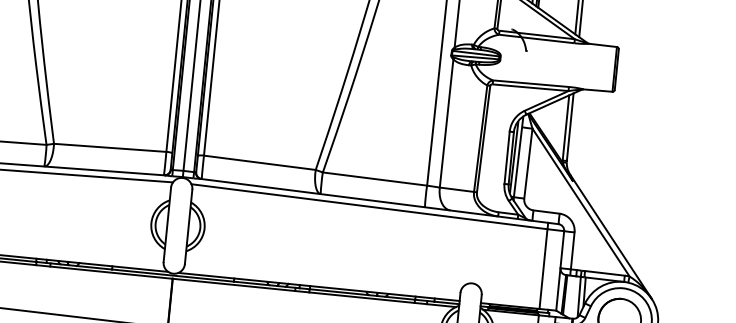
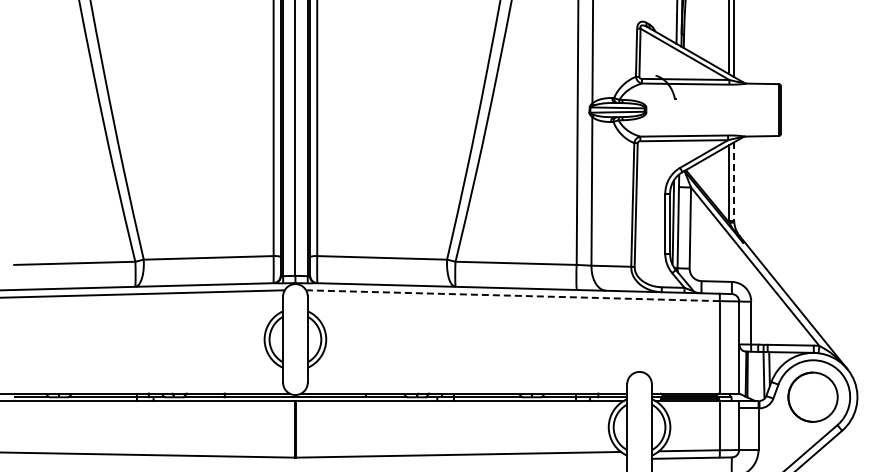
line: (570, 127) -> (734, 181), solid -> dashed
line: (369, 206) -> (512, 295), solid -> dashed

